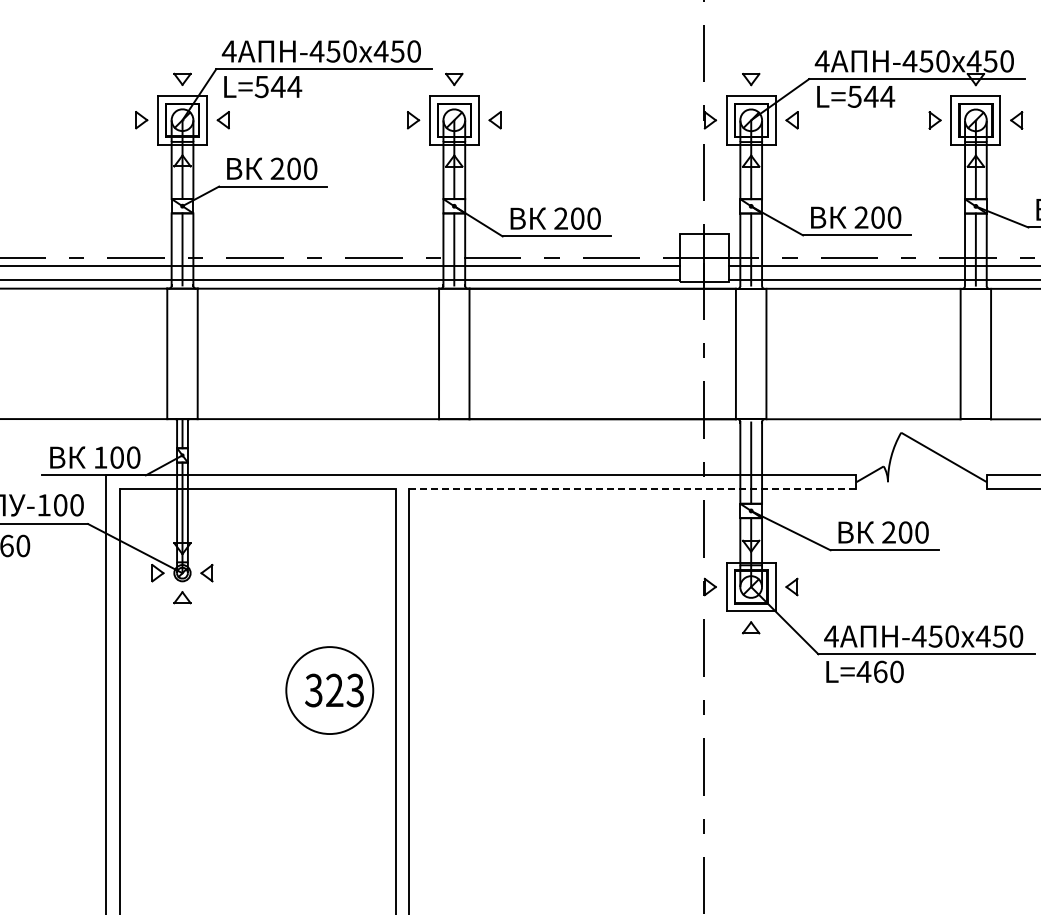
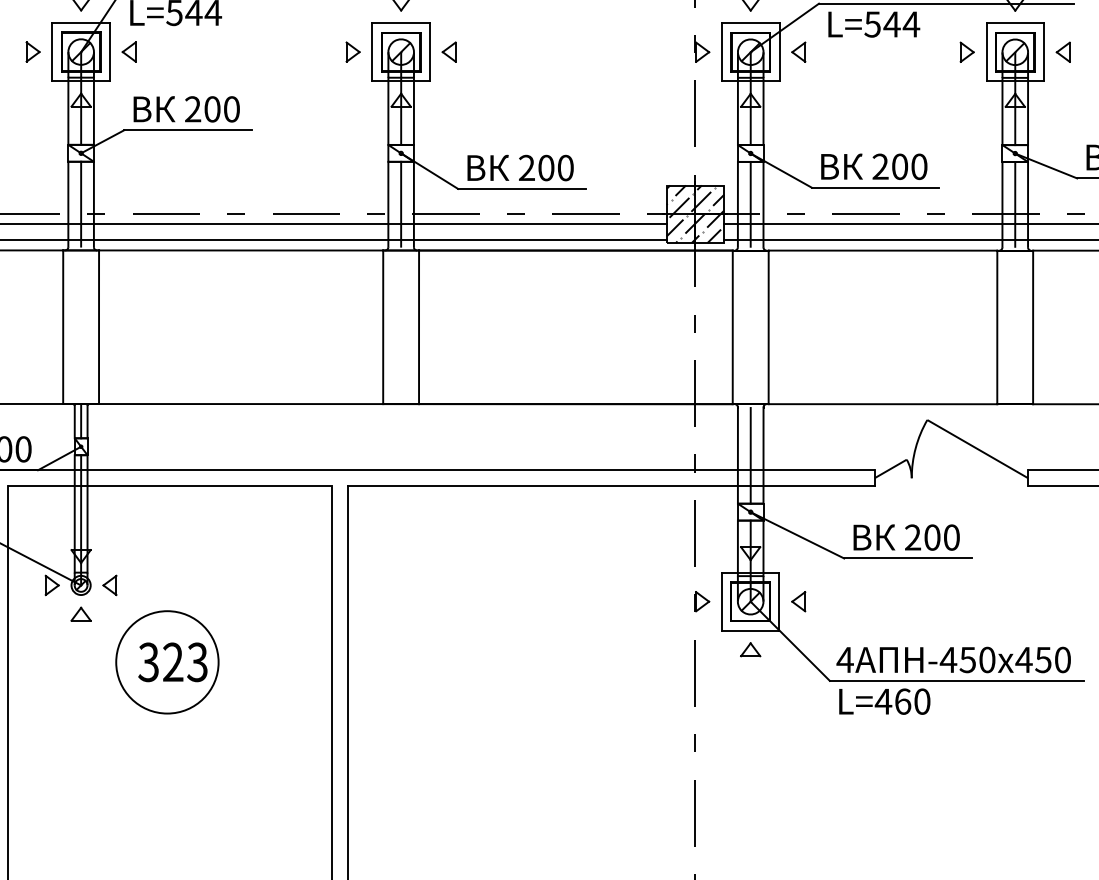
hatch: (703, 257) -> (694, 213), added
line: (632, 488) -> (610, 485), dashed -> solid
part: (329, 690) -> (167, 662), moved

